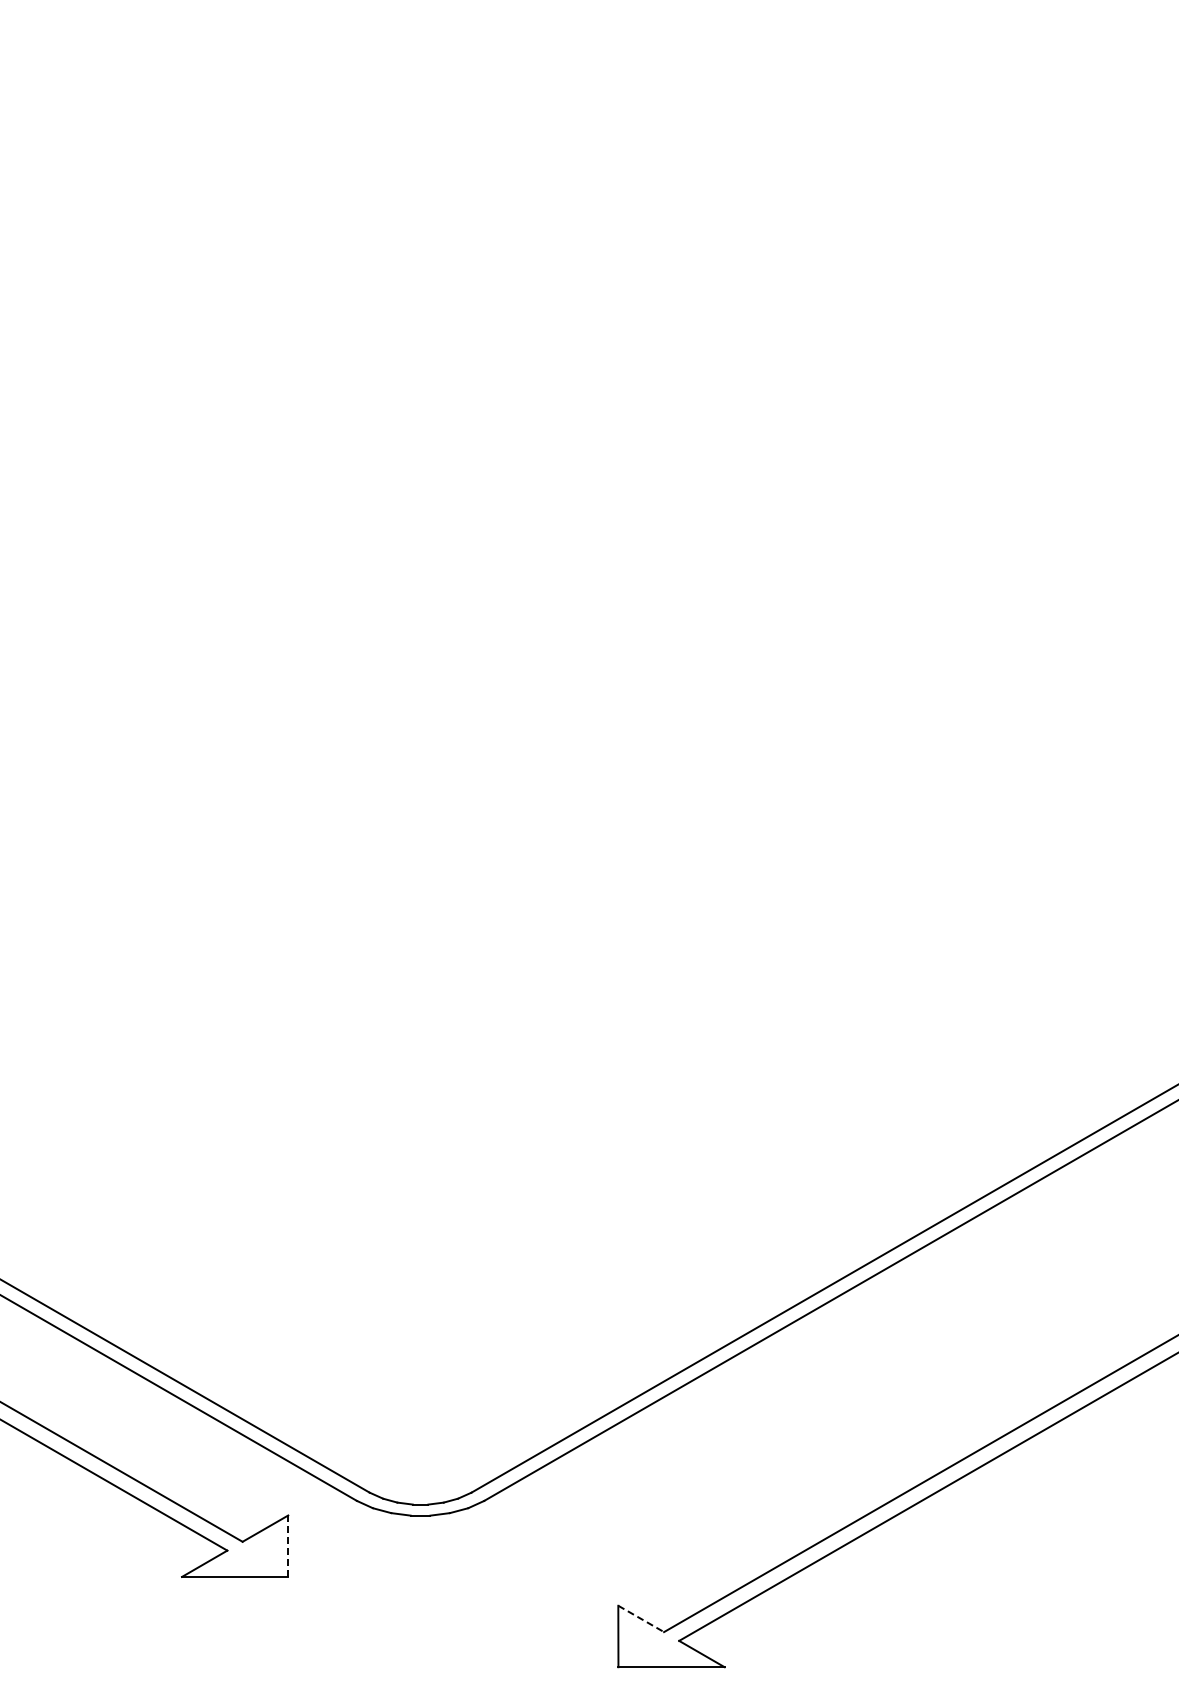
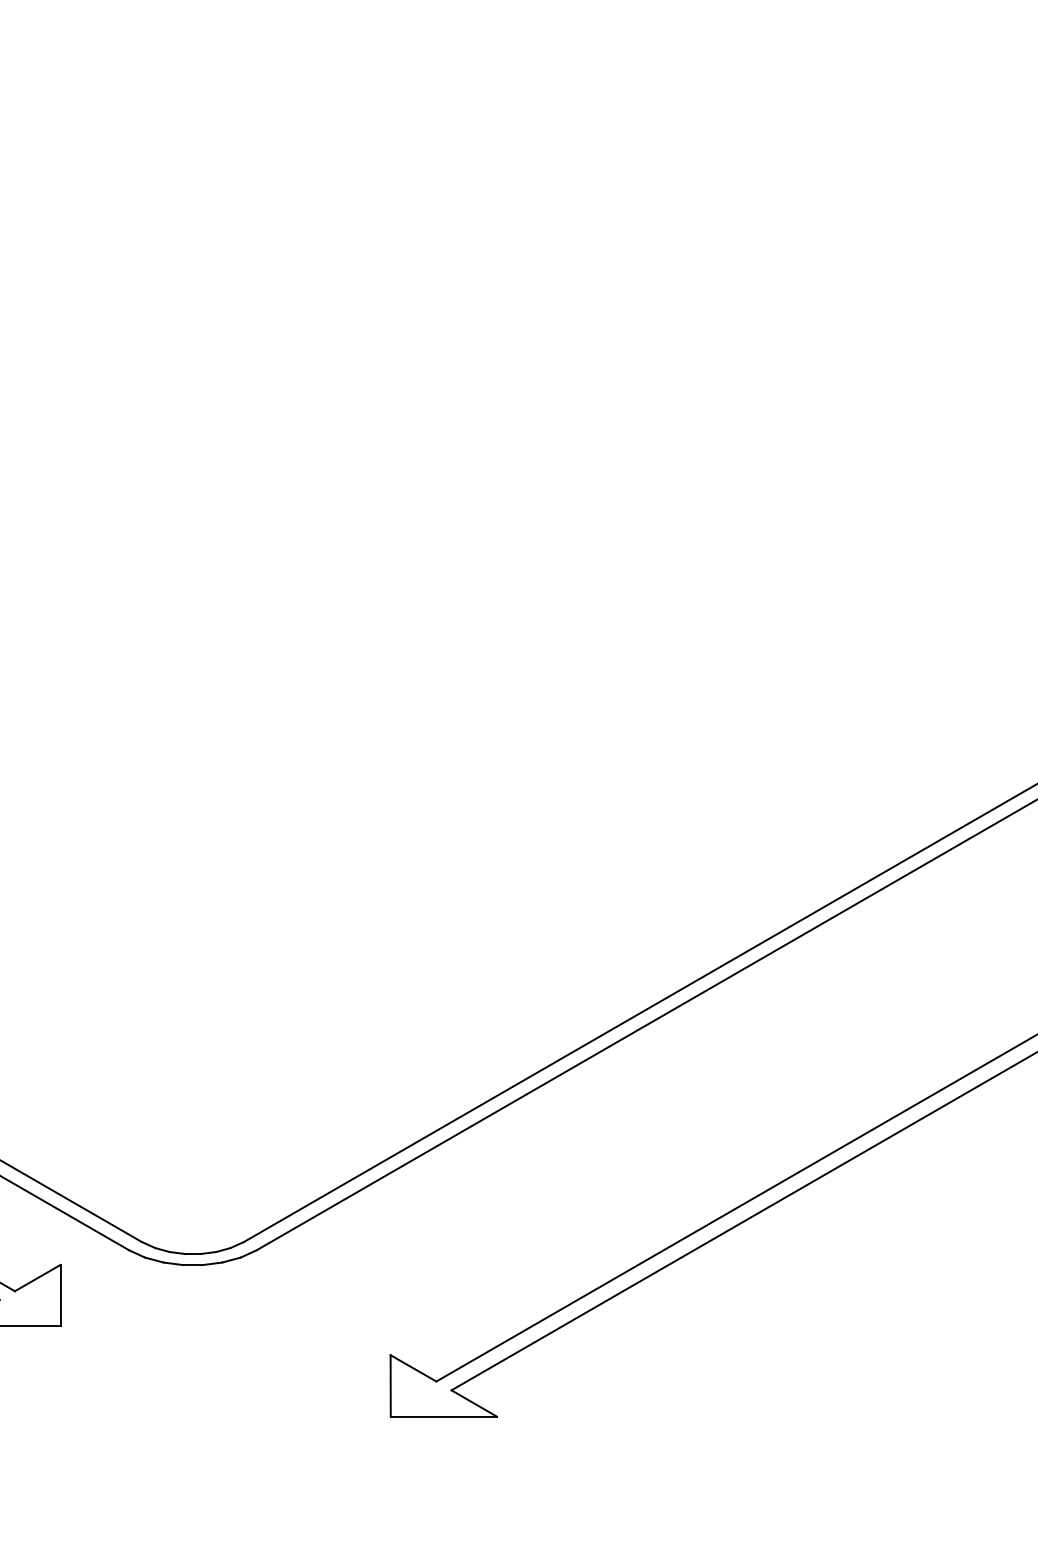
line: (288, 1546) -> (60, 1295), dashed -> solid
line: (641, 1619) -> (413, 1368), dashed -> solid

